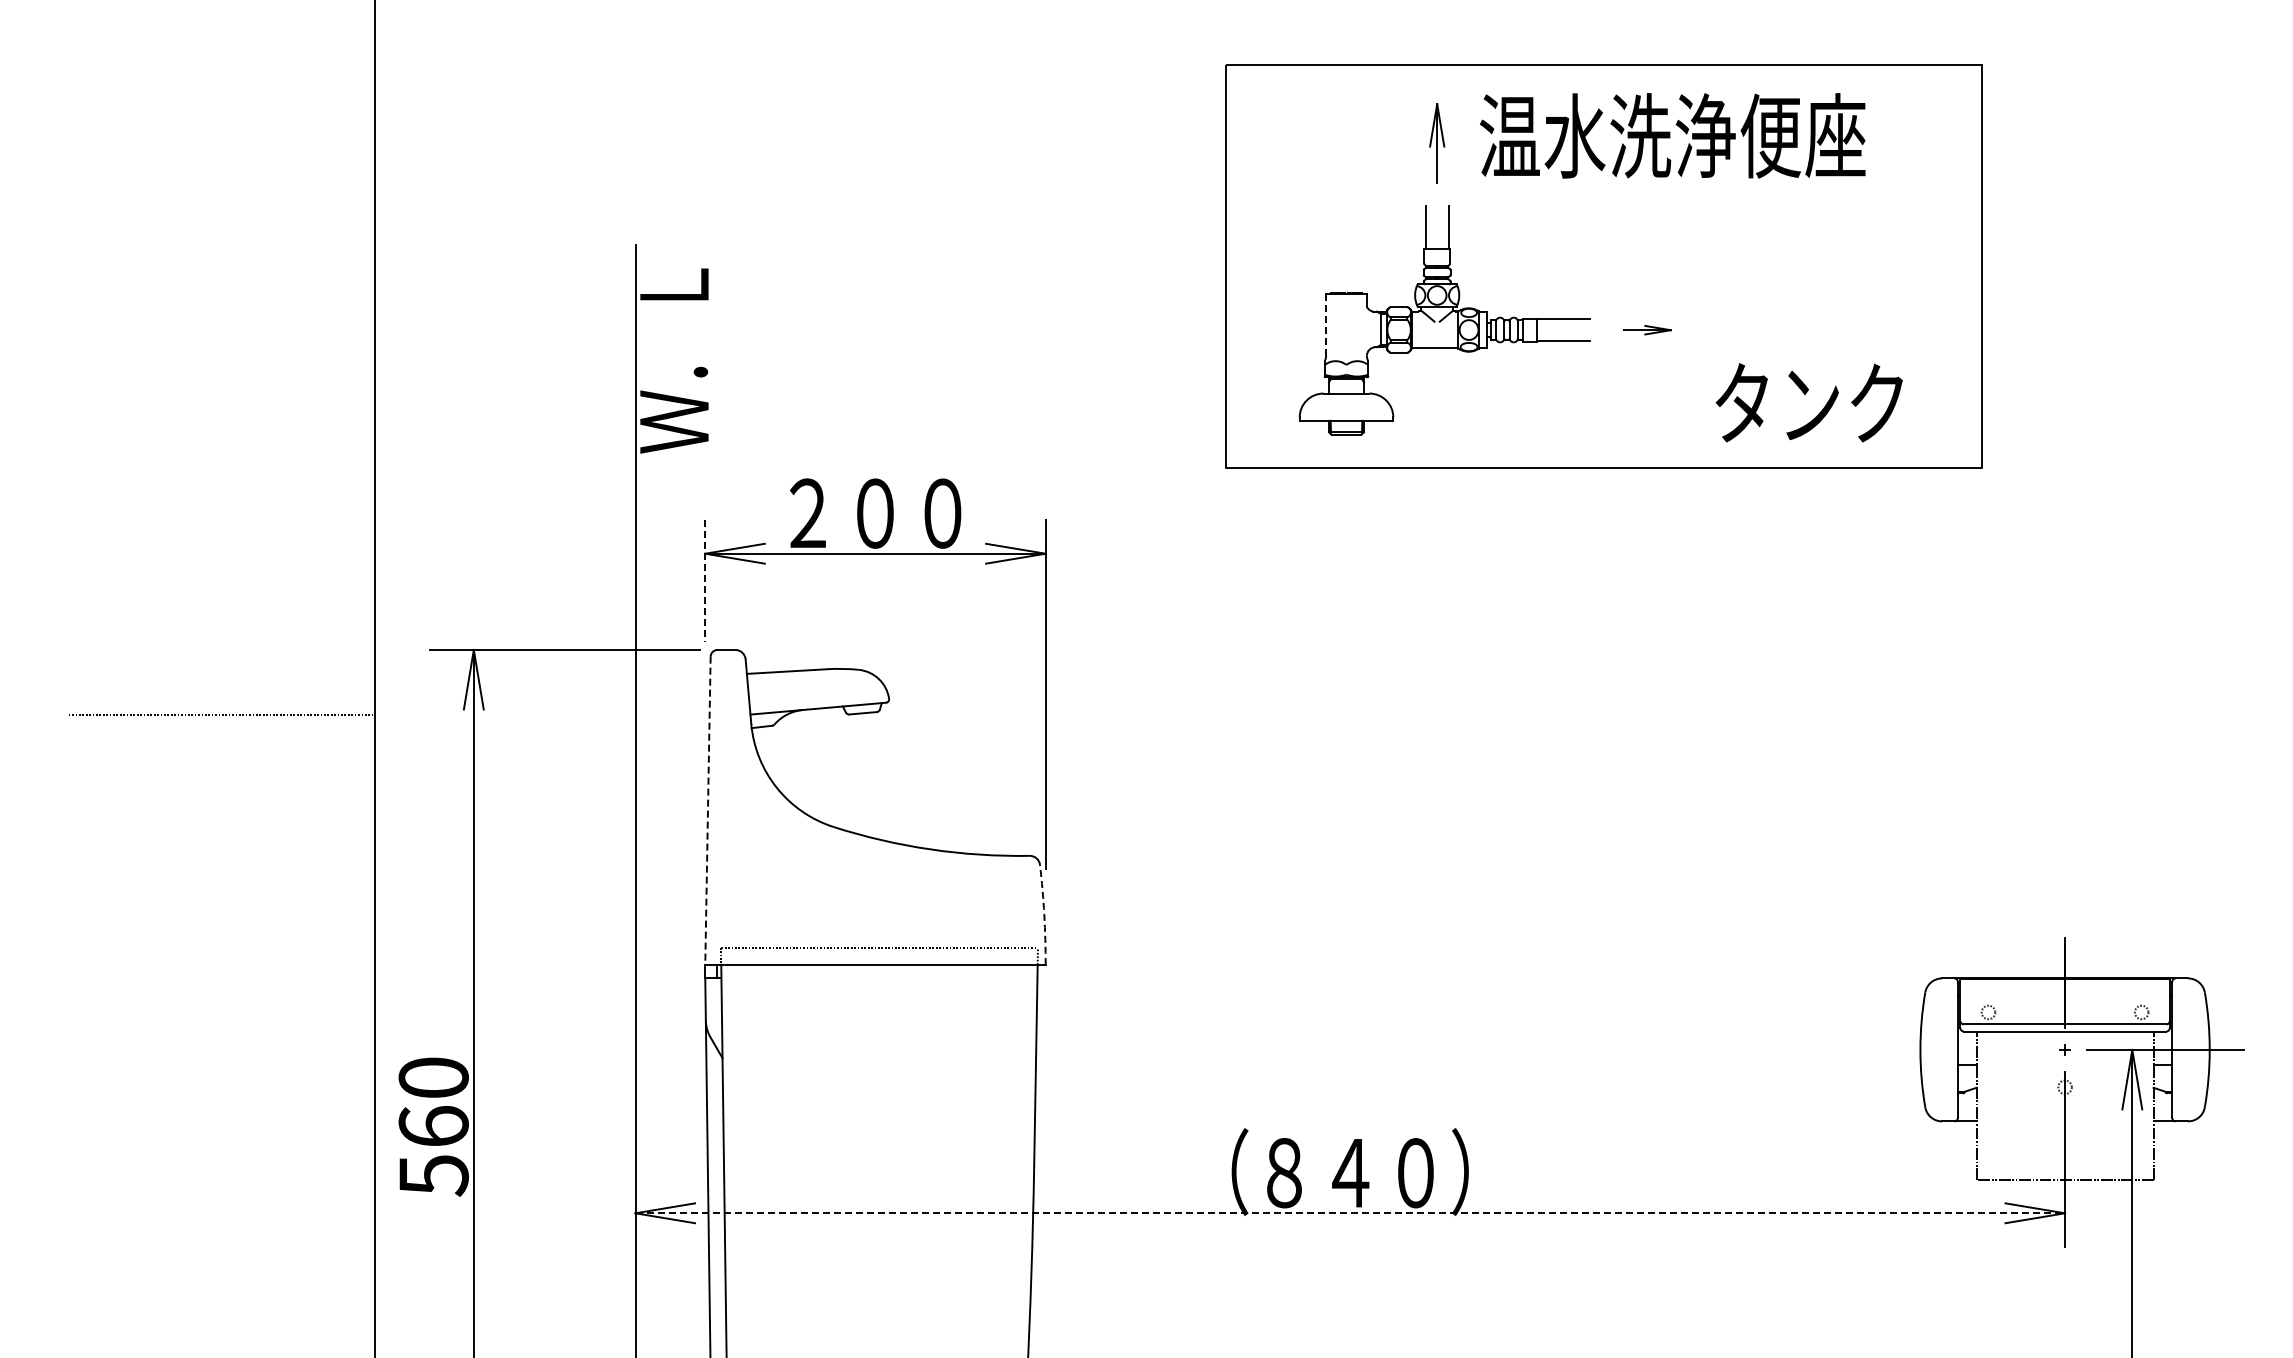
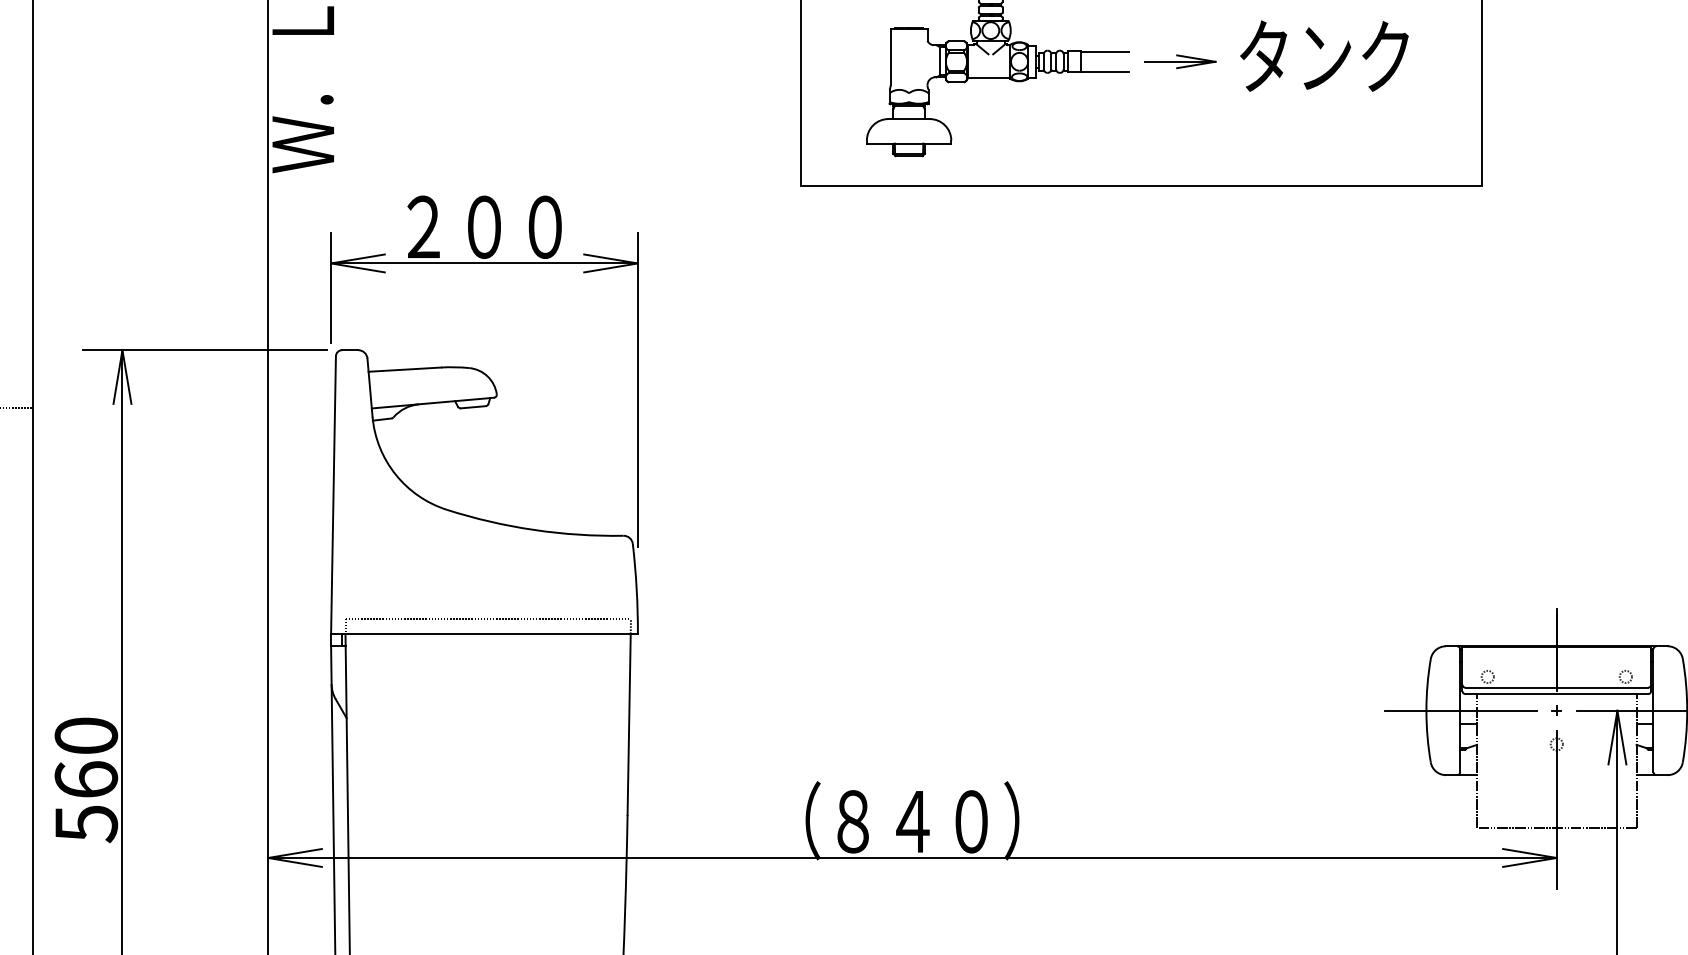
line: (1326, 324) -> (891, 56), dashed -> solid
part: (1647, 330) -> (1180, 62), size x1.67
text: (1808, 402) -> (1323, 55), moved
line: (705, 581) -> (331, 288), dashed -> solid
line: (707, 811) -> (333, 495), dashed -> solid
arc: (1044, 914) -> (636, 588), dashed -> solid
line: (1958, 1049) -> (1460, 710), added
line: (1350, 1213) -> (912, 858), dashed -> solid

